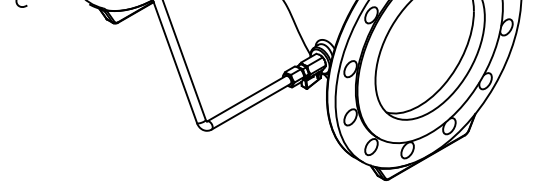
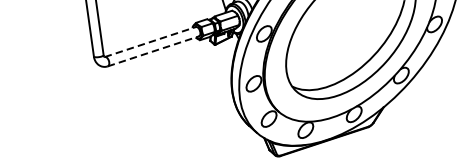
line: (246, 98) -> (150, 41), solid -> dashed
line: (251, 106) -> (153, 51), solid -> dashed

